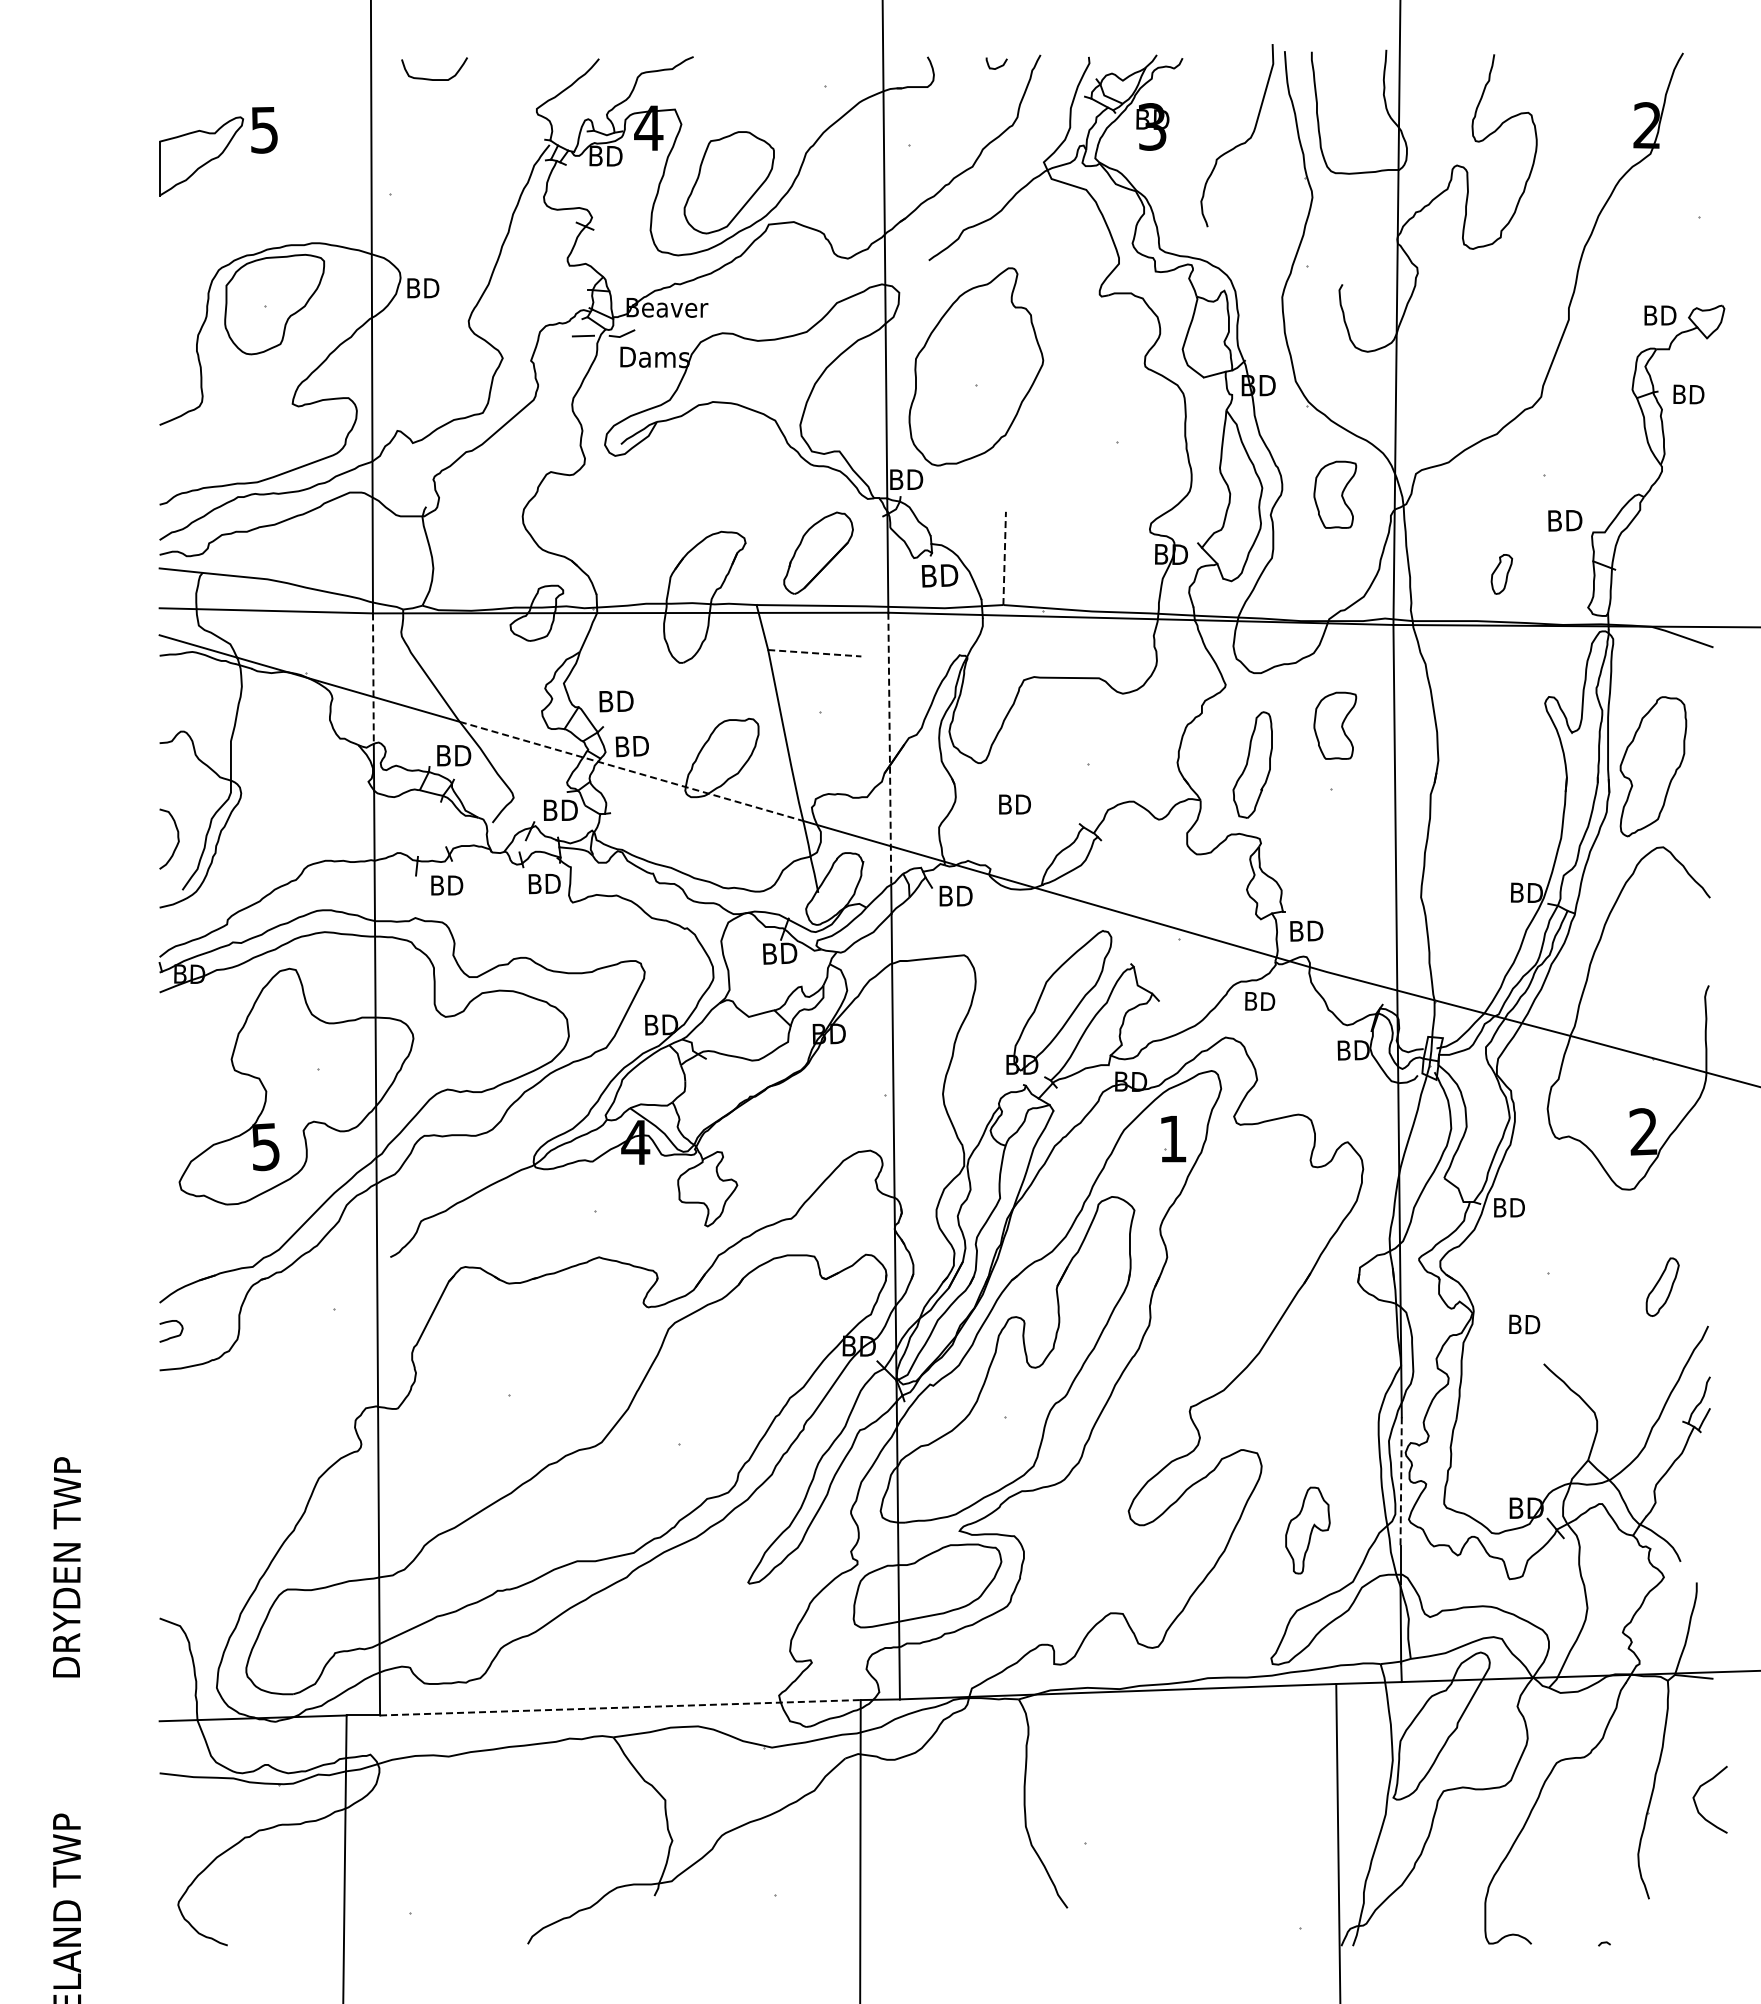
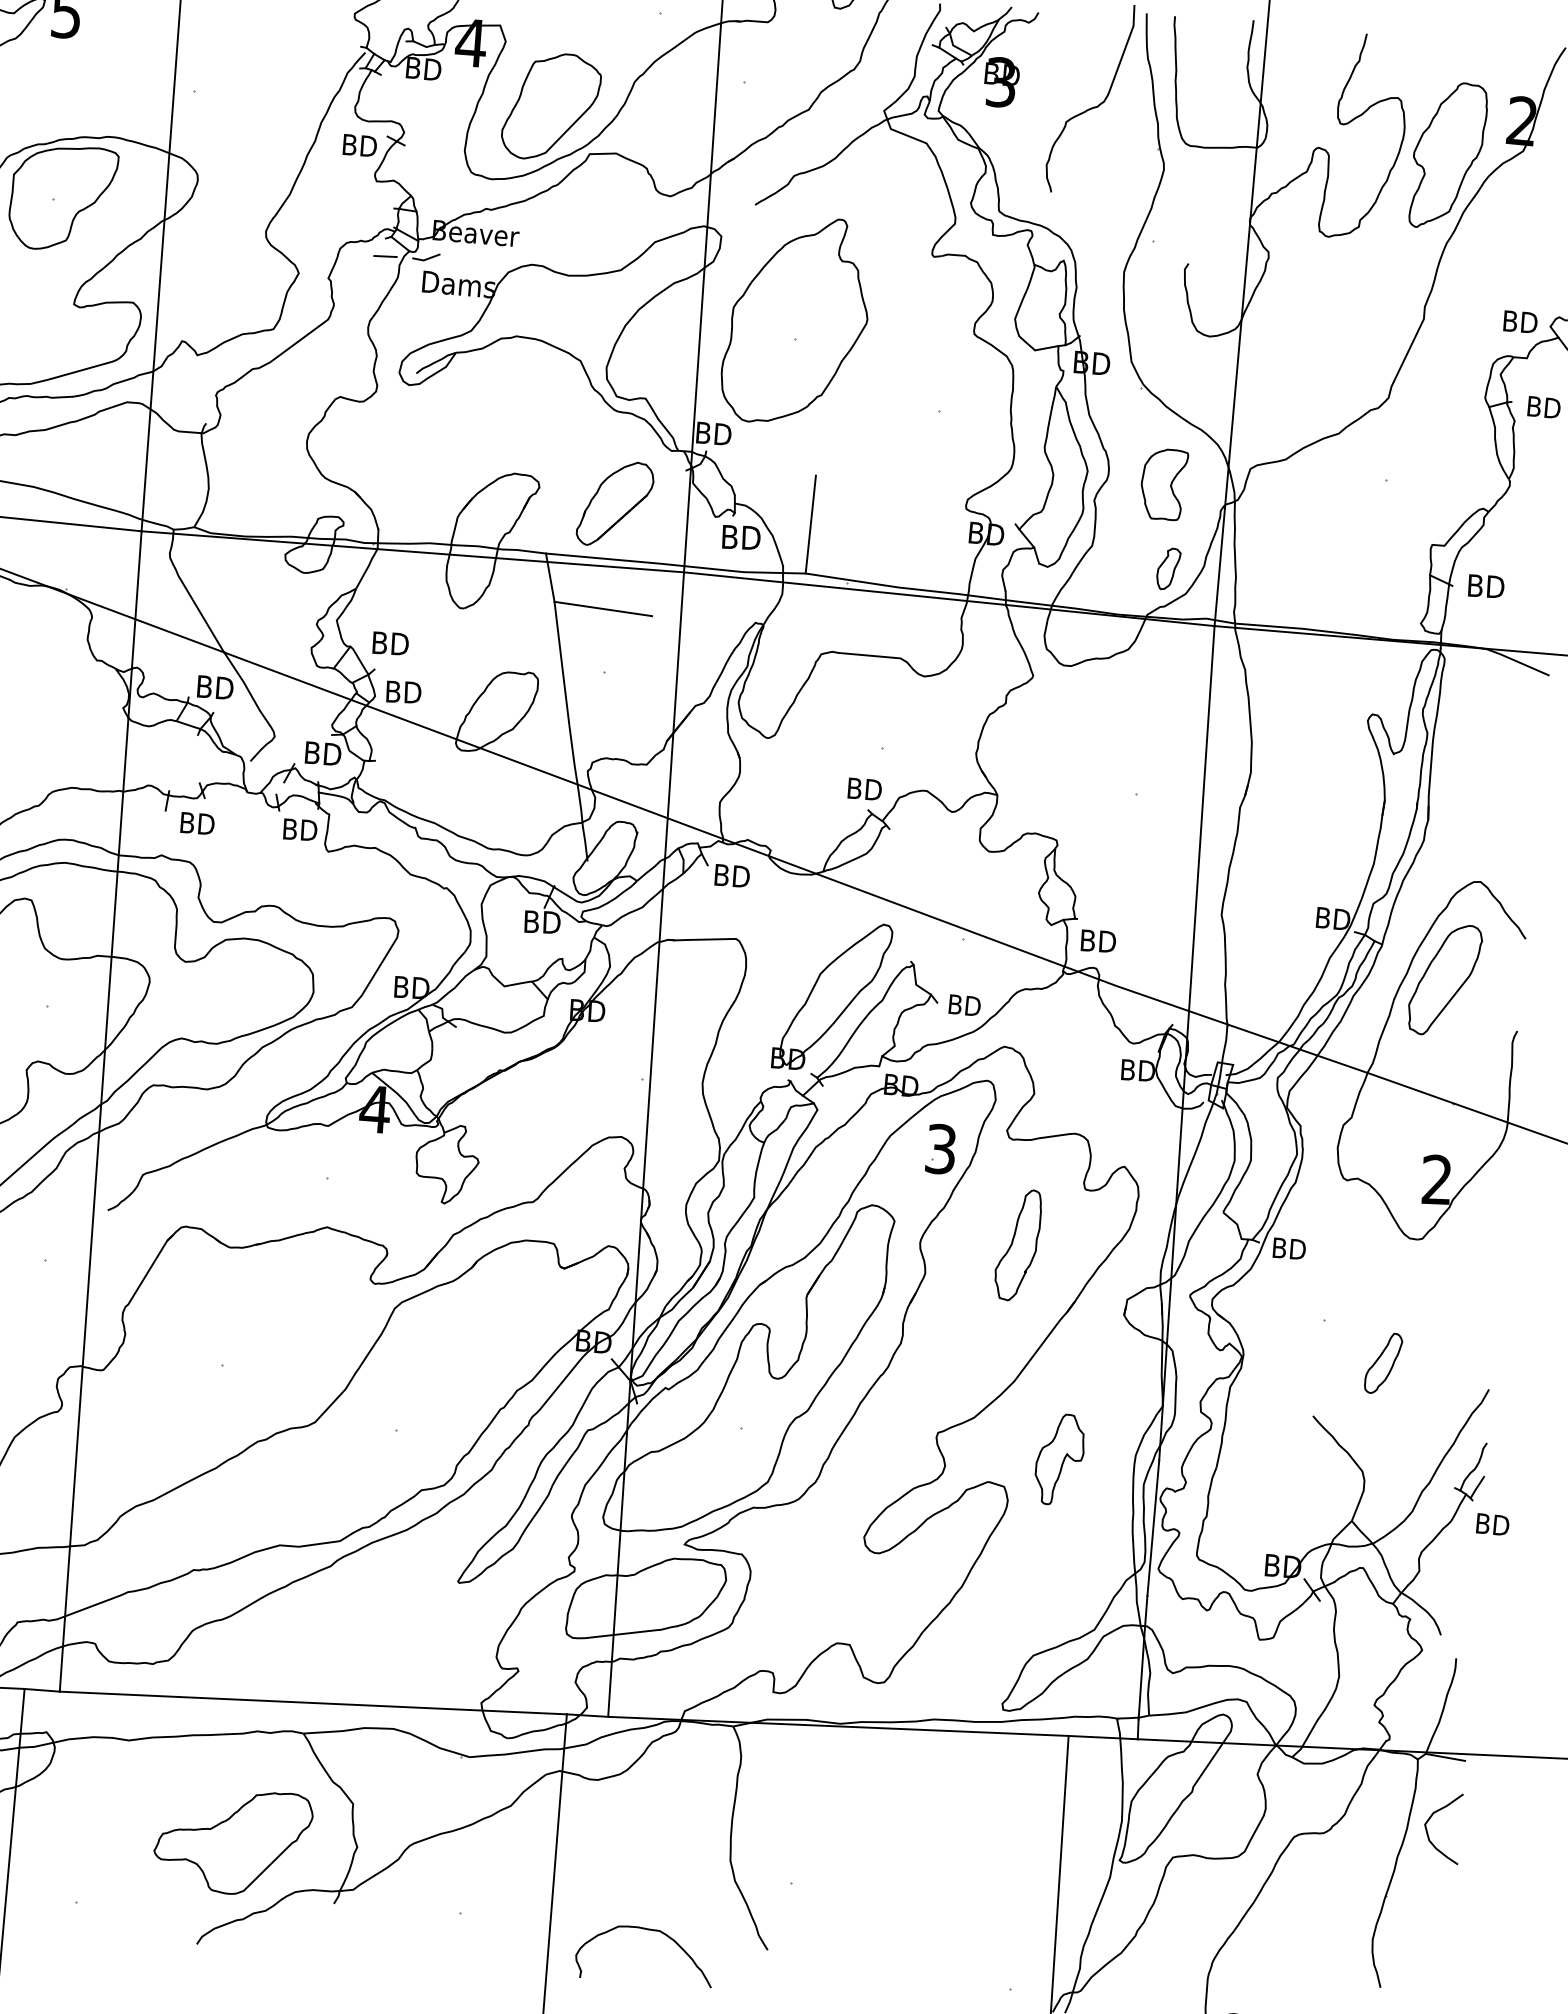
text: (423, 288) -> (360, 145), moved
text: (1565, 520) -> (1486, 586), moved
line: (1004, 558) -> (810, 524), dashed -> solid
part: (1501, 574) -> (1168, 569), moved
line: (814, 653) -> (602, 609), dashed -> solid
line: (373, 679) -> (136, 600), dashed -> solid
part: (1335, 725) -> (1145, 727), removed
line: (889, 749) -> (674, 716), dashed -> solid
part: (1252, 764) -> (1017, 1244), moved
part: (1653, 766) -> (1448, 155), moved
line: (631, 771) -> (400, 718), dashed -> solid
text: (1014, 804) -> (864, 789), moved
part: (1636, 942) -> (1444, 979), added
text: (1260, 1001) -> (965, 1005), moved
text: (1172, 1138) -> (940, 1148), 1 -> 3
part: (1662, 1286) -> (1383, 1362), moved
text: (1524, 1324) -> (1492, 1524), moved
line: (1401, 1482) -> (1153, 1529), dashed -> solid
part: (1307, 1530) -> (1059, 1459), moved
line: (620, 1707) -> (313, 1702), dashed -> solid
curve: (1697, 1793) -> (1429, 1820), moved
part: (554, 1844) -> (232, 1841), added
curve: (953, 1898) -> (648, 1930), added

